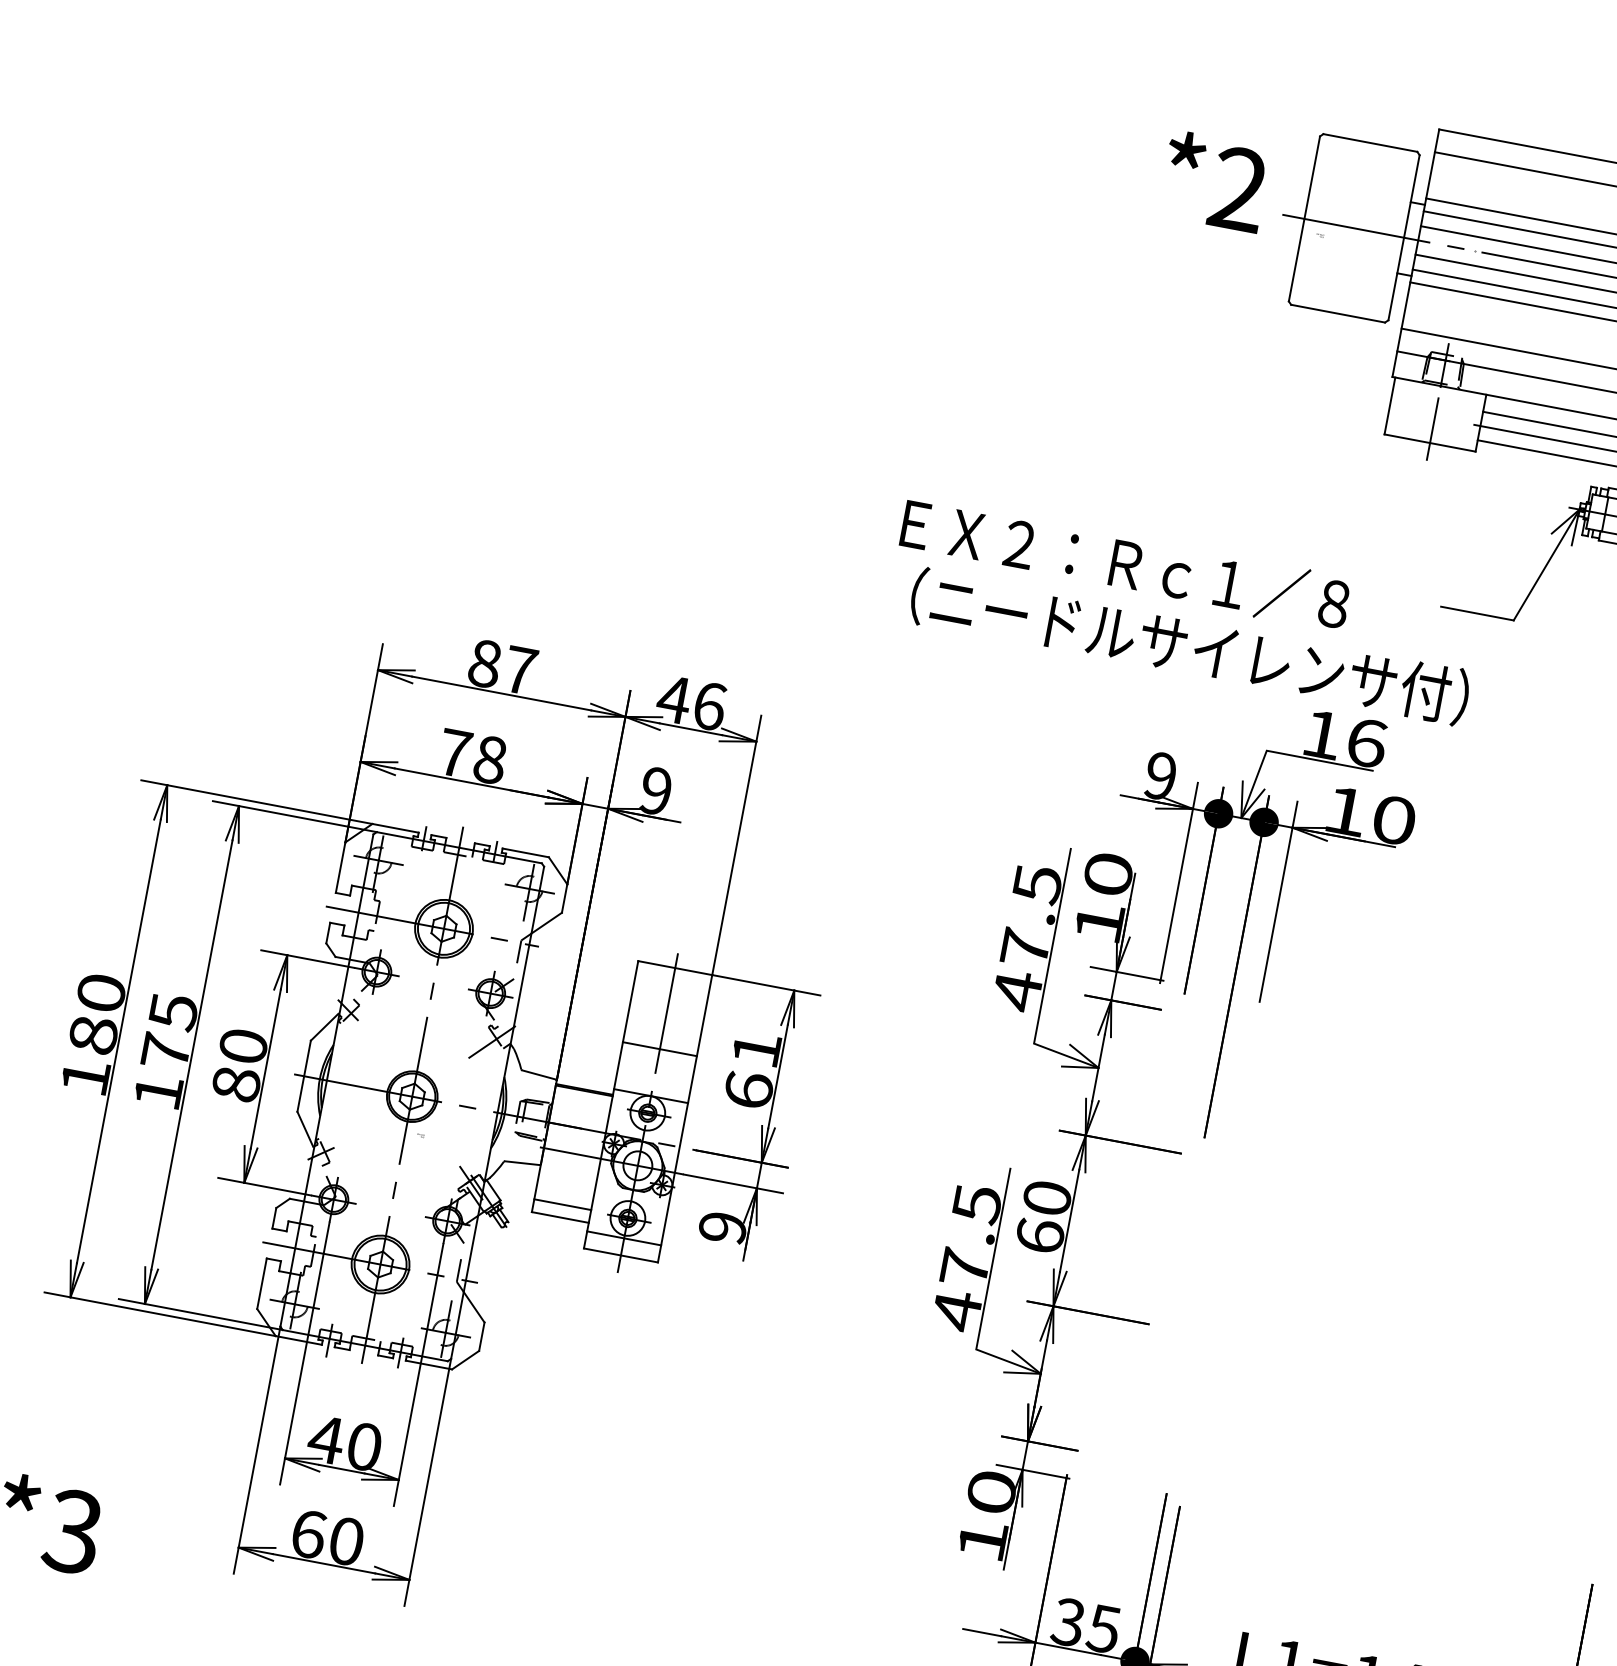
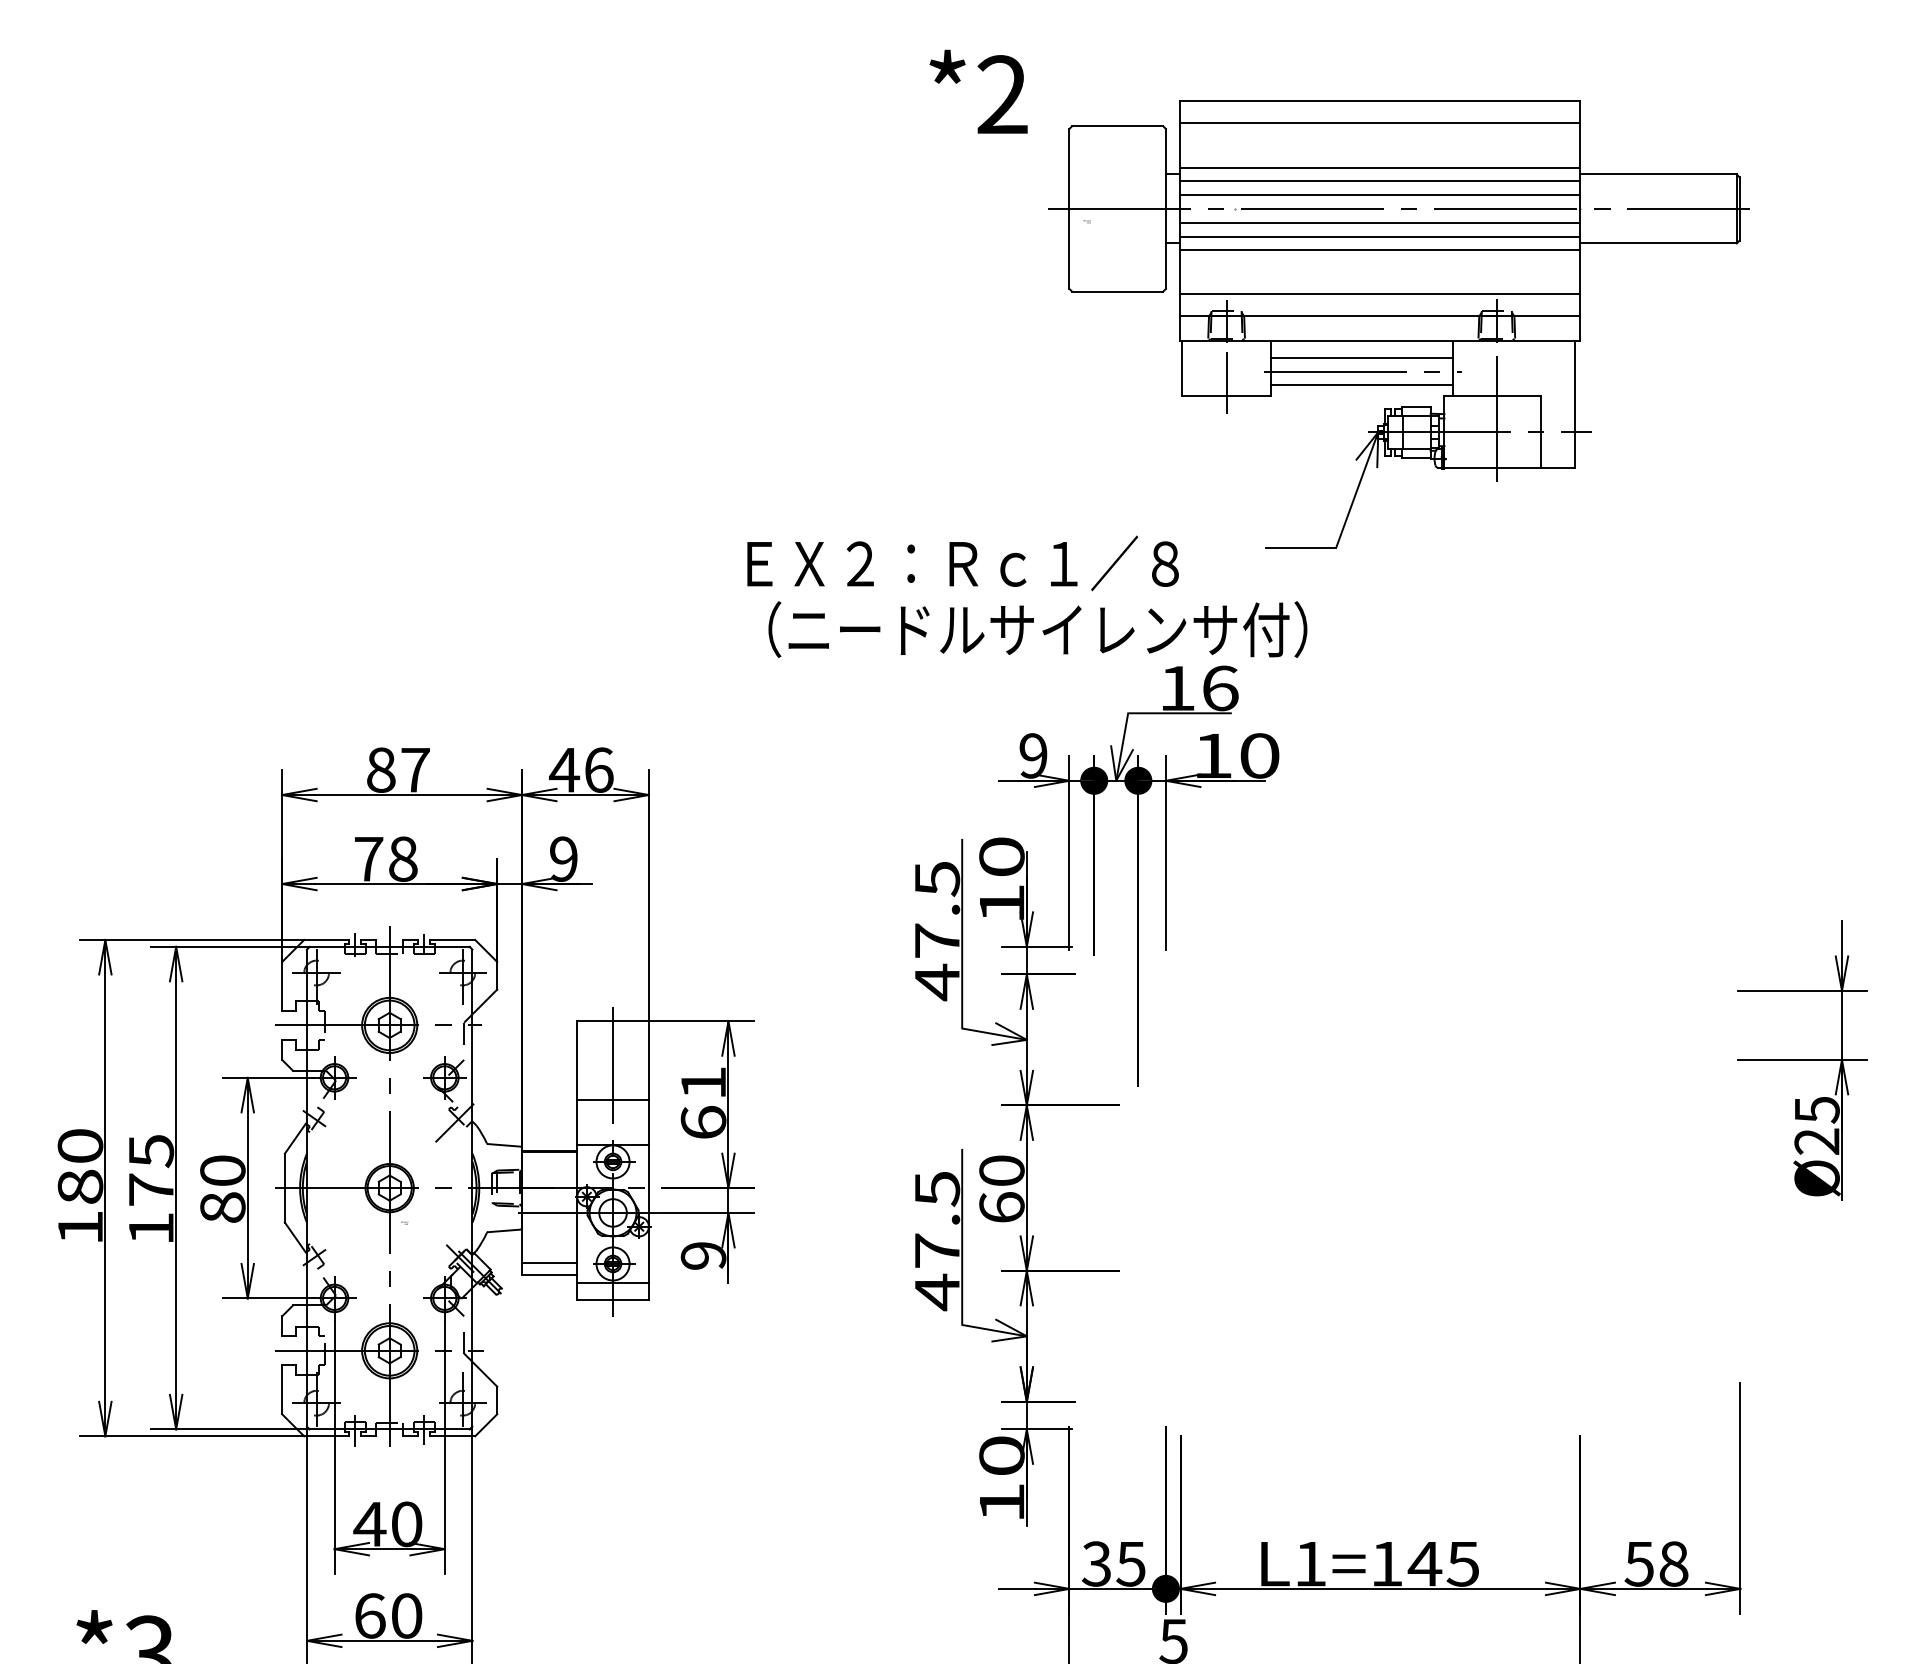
text: (1214, 181) -> (978, 91), moved

